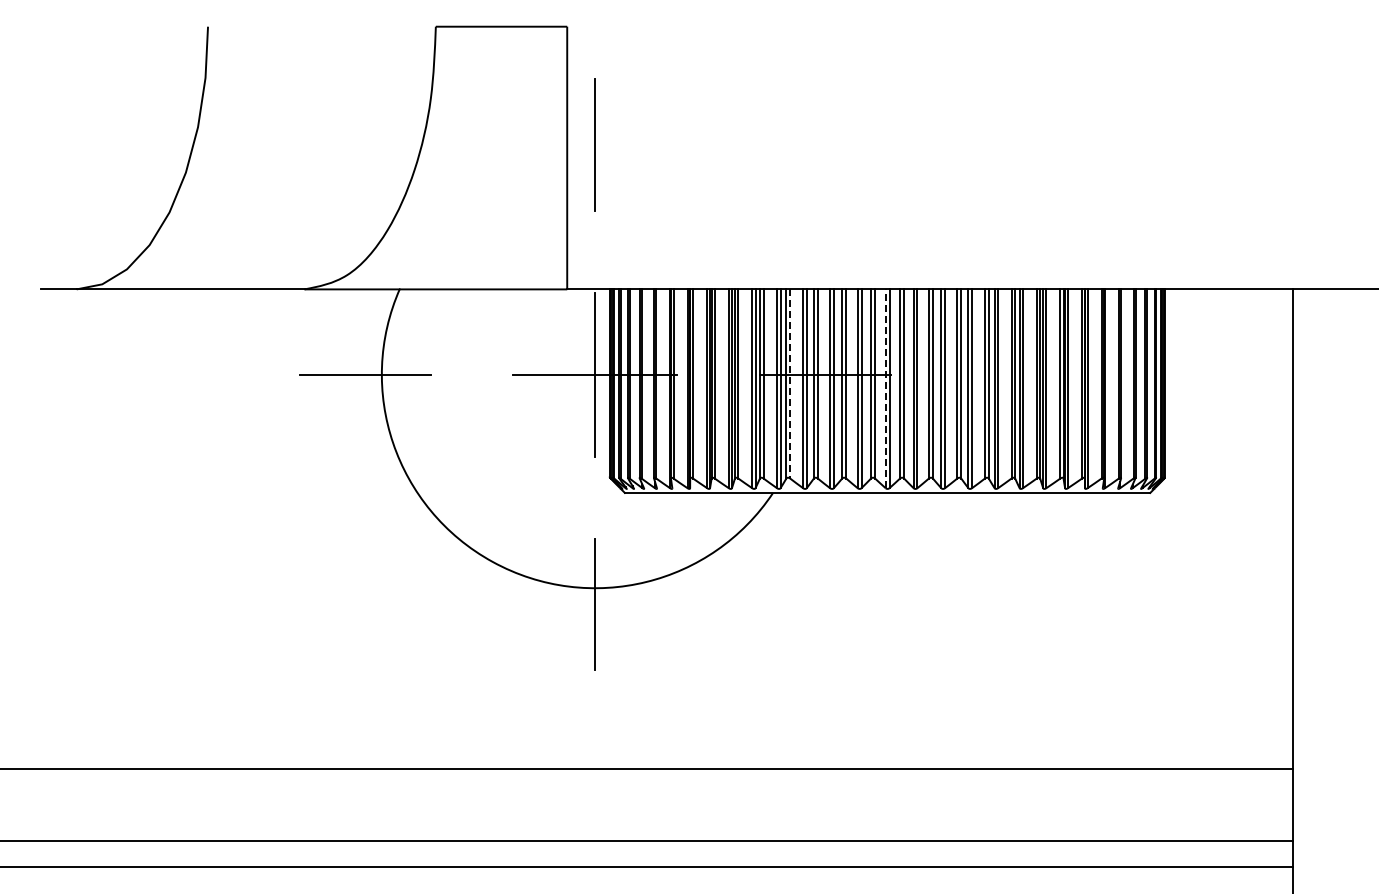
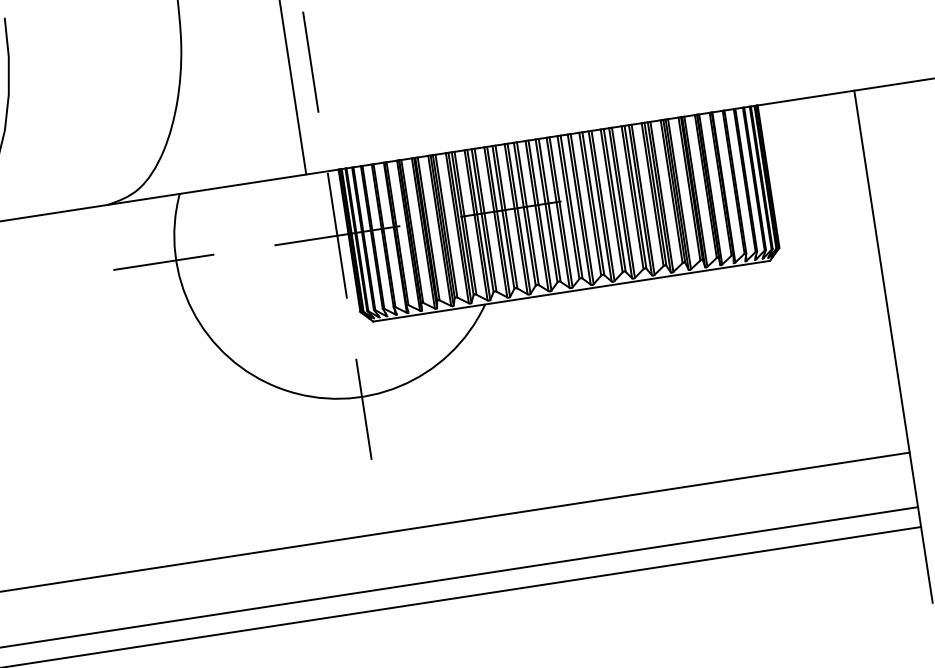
line: (790, 384) -> (485, 220), dashed -> solid
line: (885, 388) -> (558, 212), dashed -> solid

